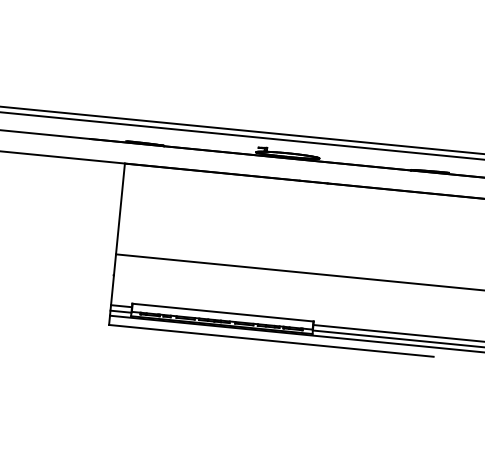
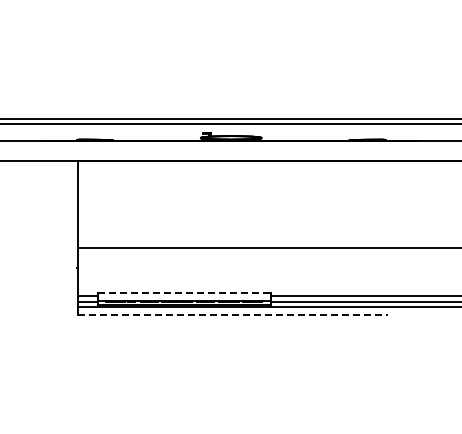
line: (223, 313) -> (184, 293), solid -> dashed
line: (272, 341) -> (233, 315), solid -> dashed

